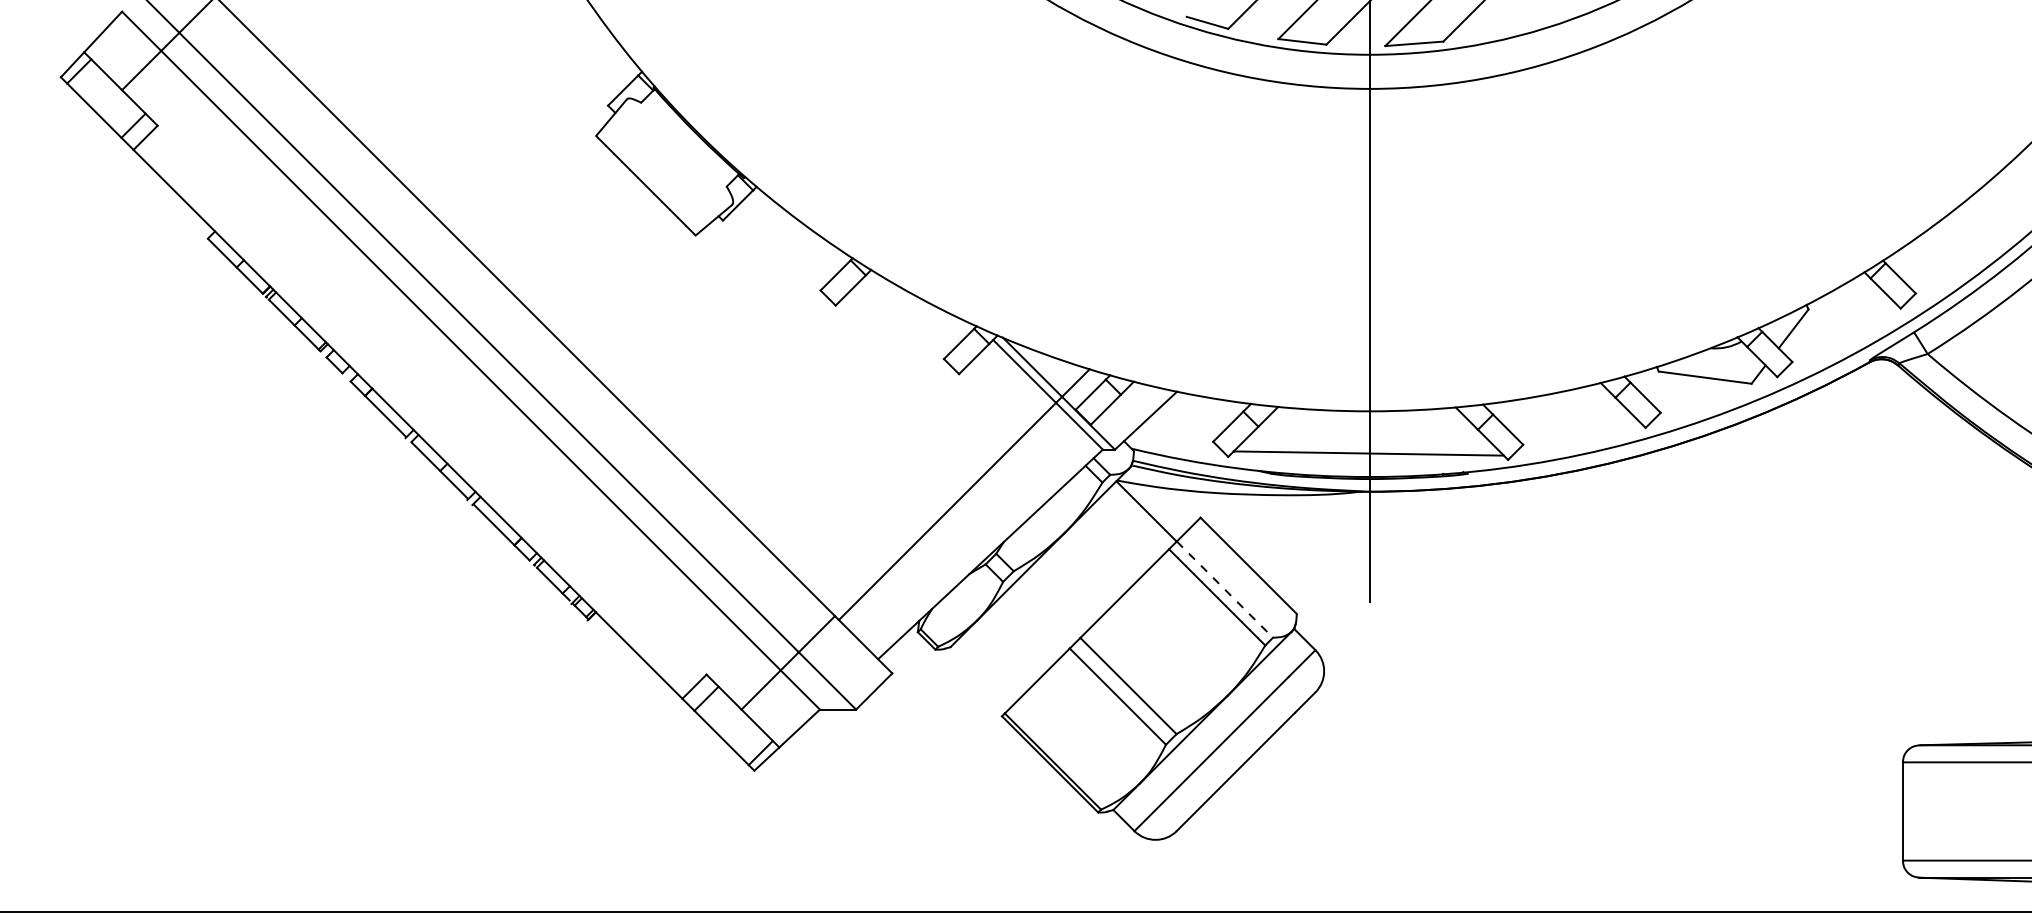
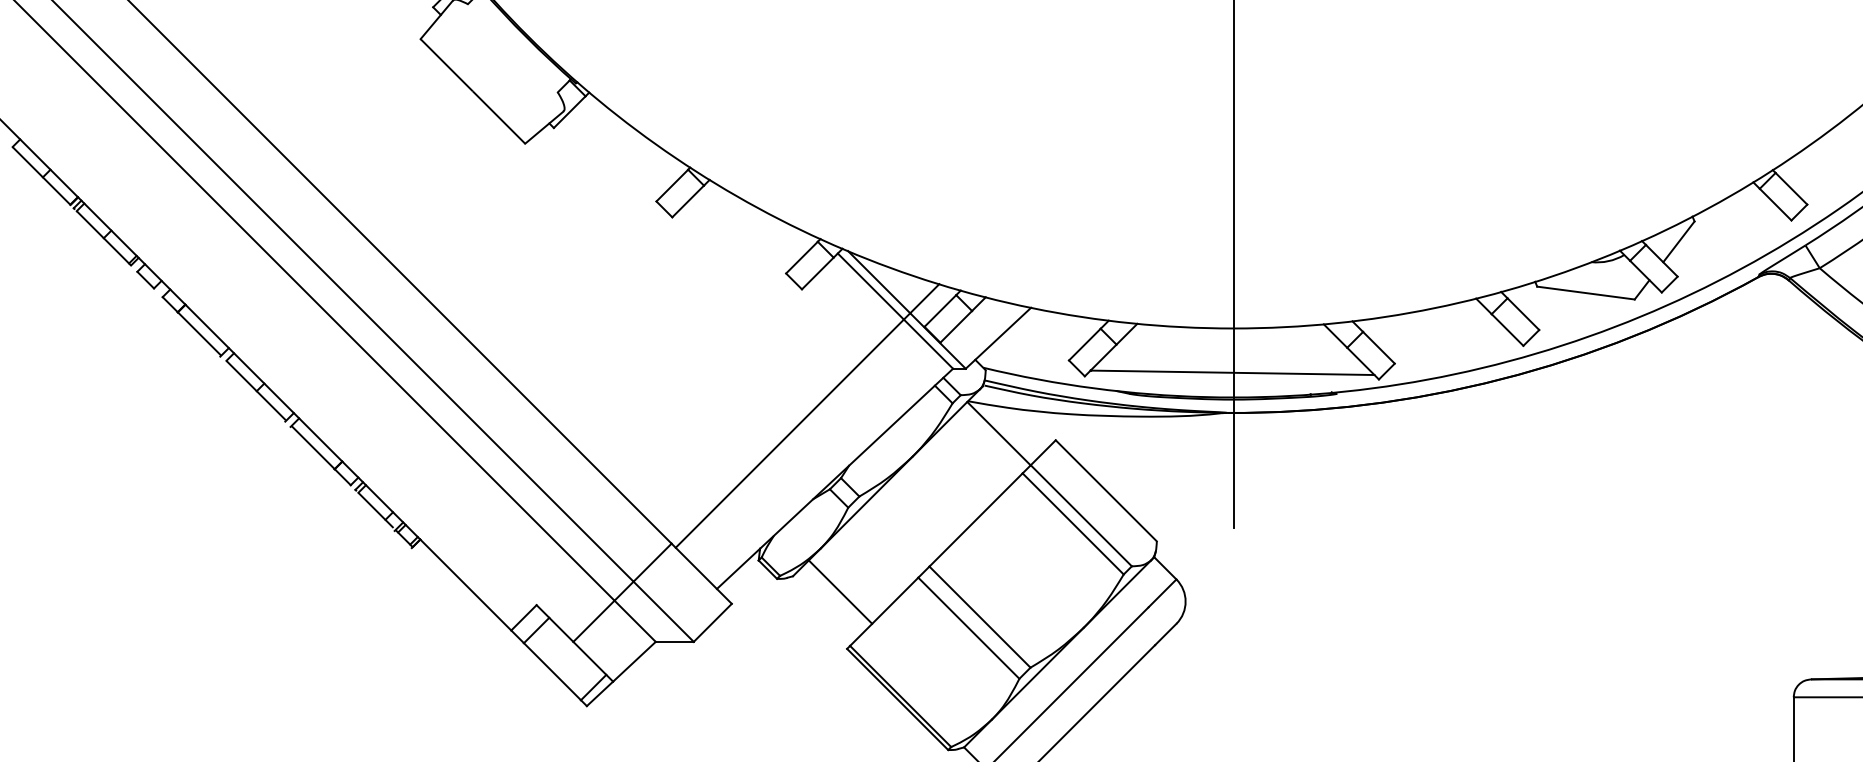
line: (1225, 589) -> (1081, 515), dashed -> solid
line: (995, 662) -> (840, 592), added

